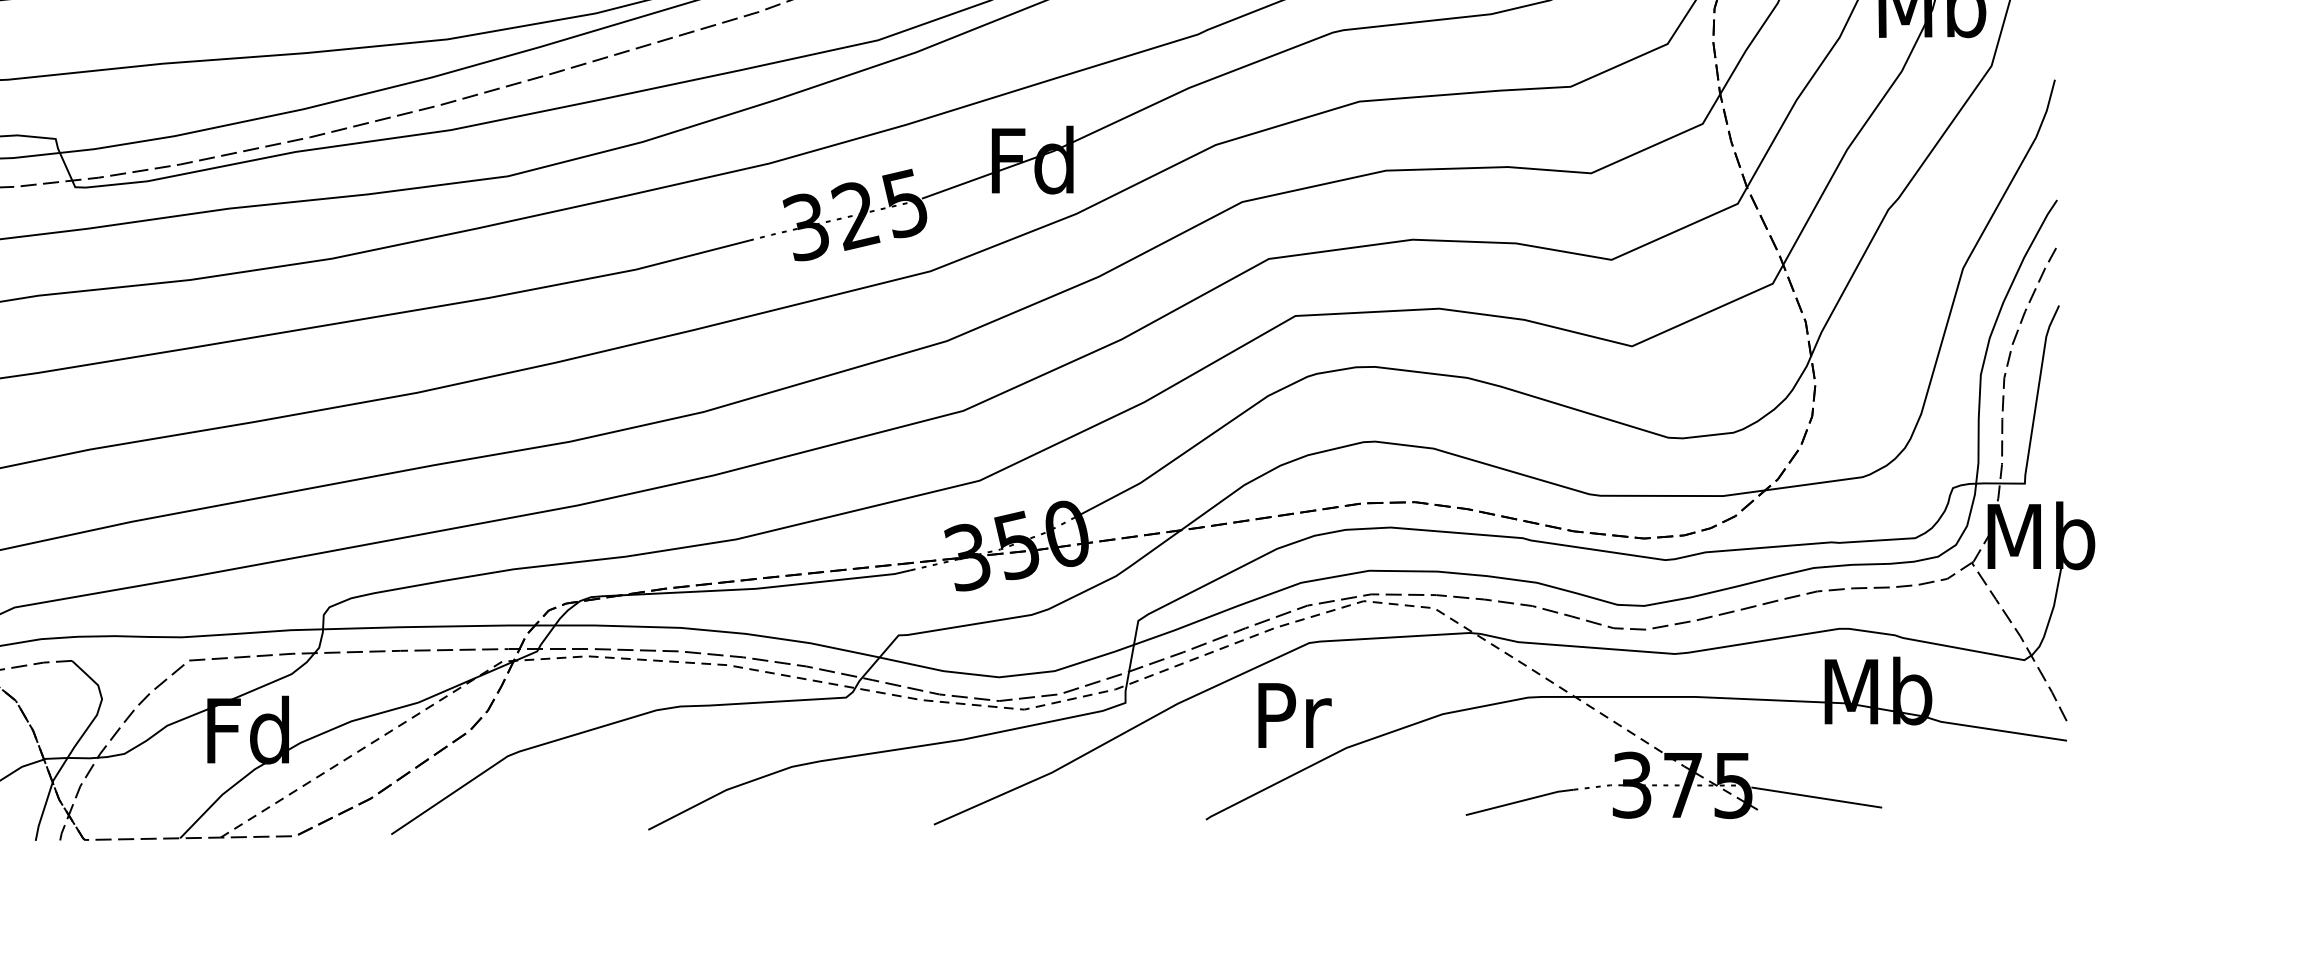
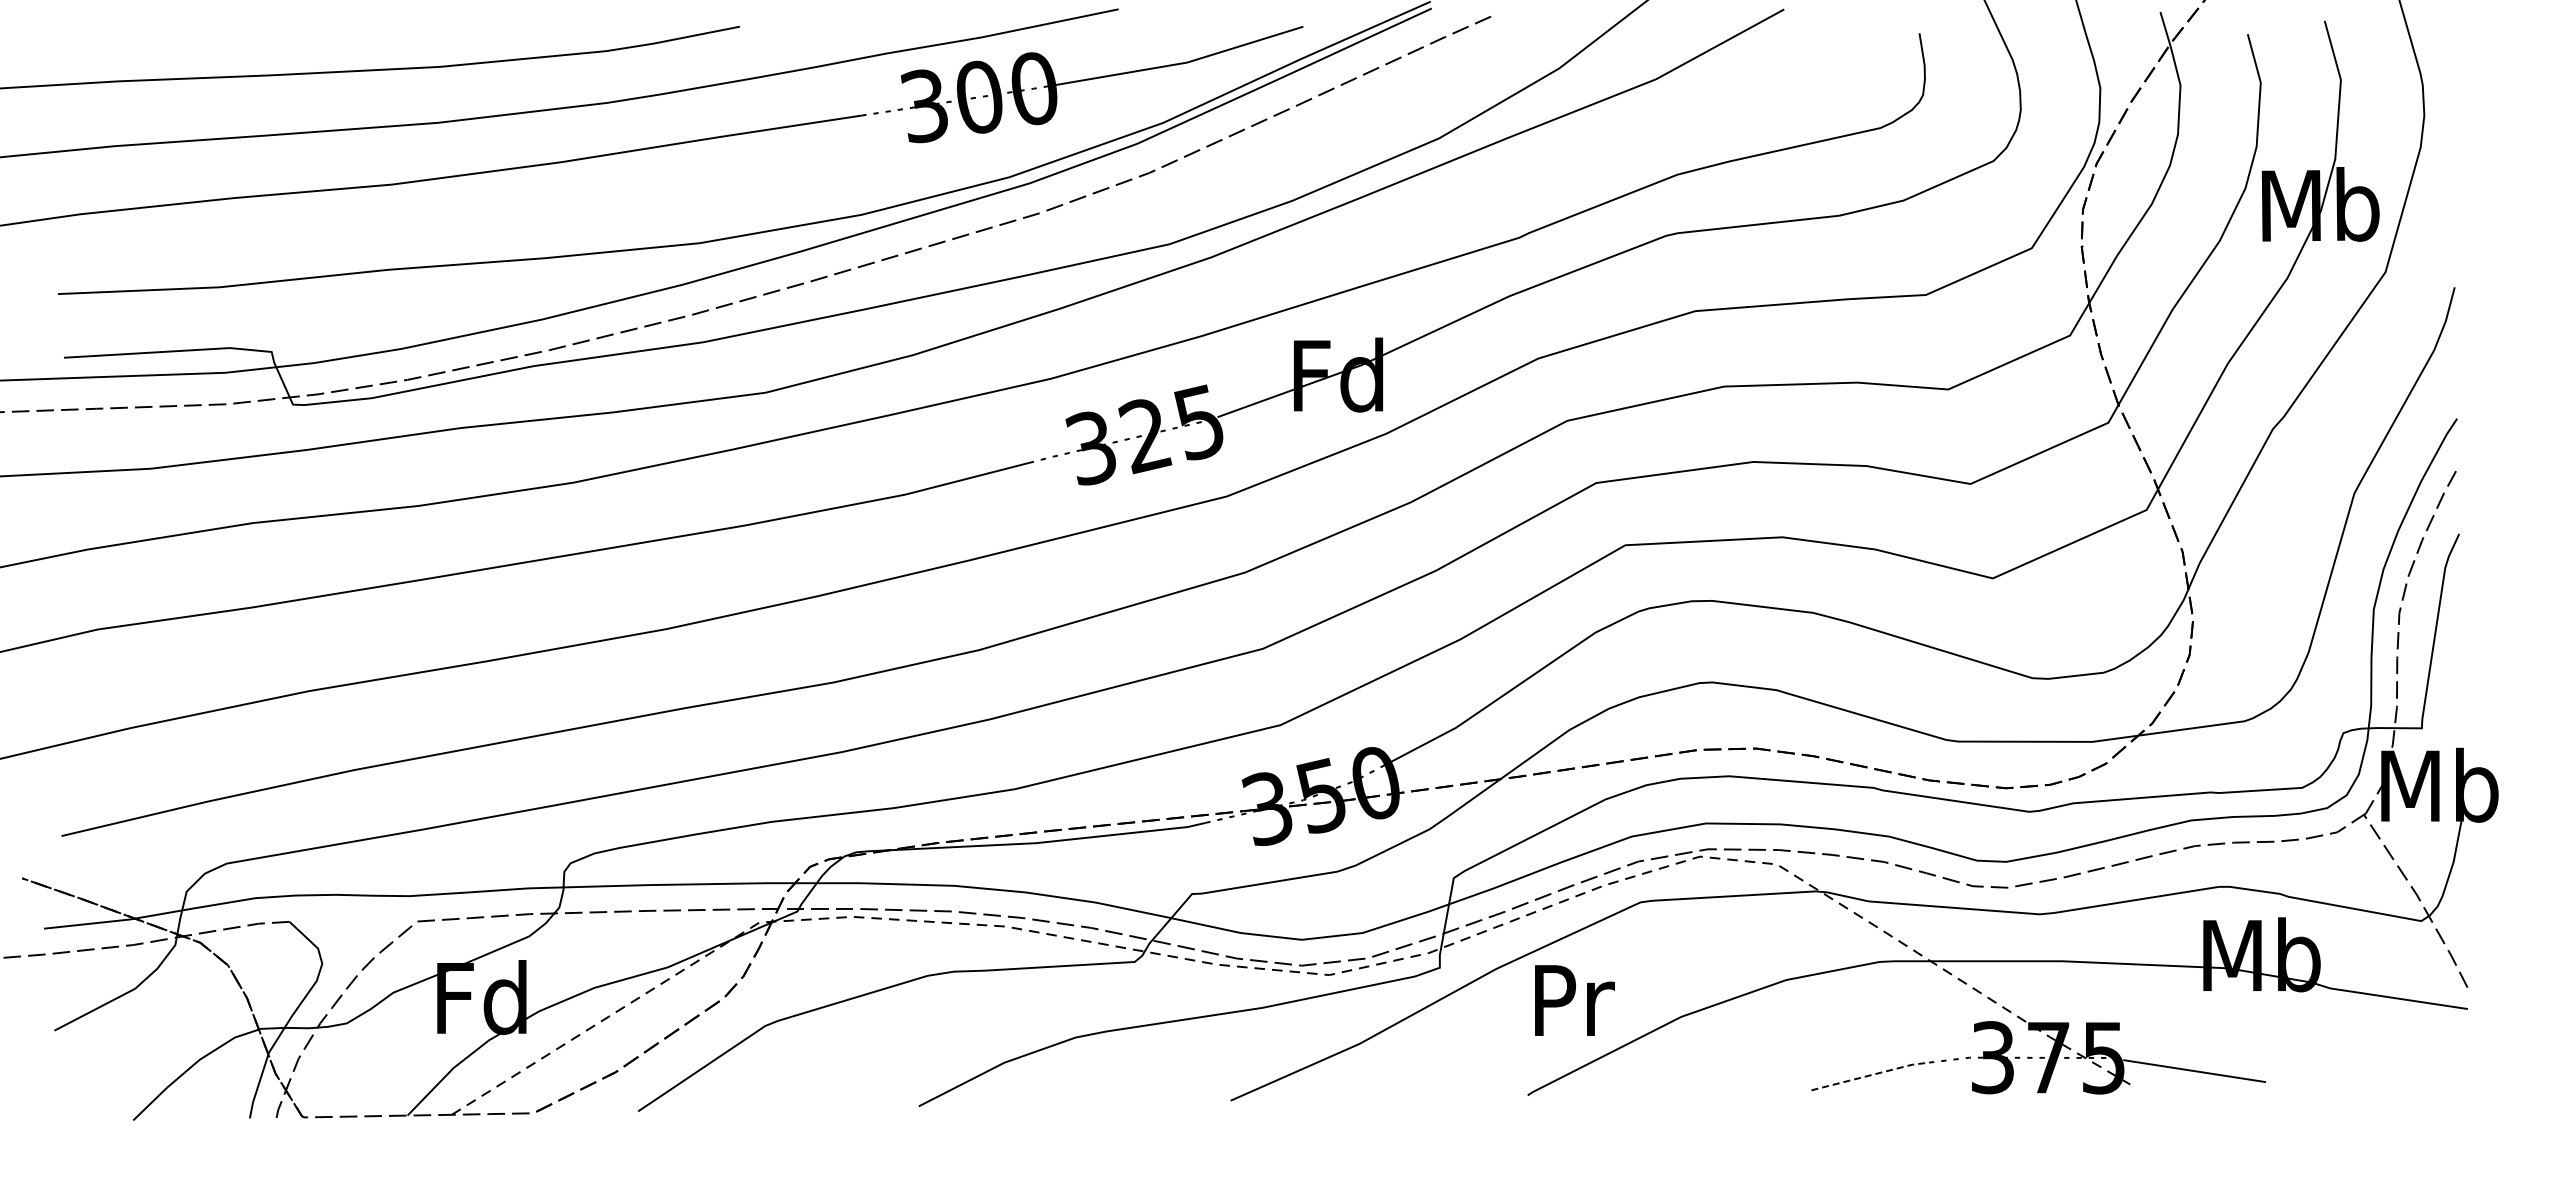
text: (1294, 715) -> (1574, 1000), moved
line: (1520, 801) -> (1871, 1075), solid -> dashed

